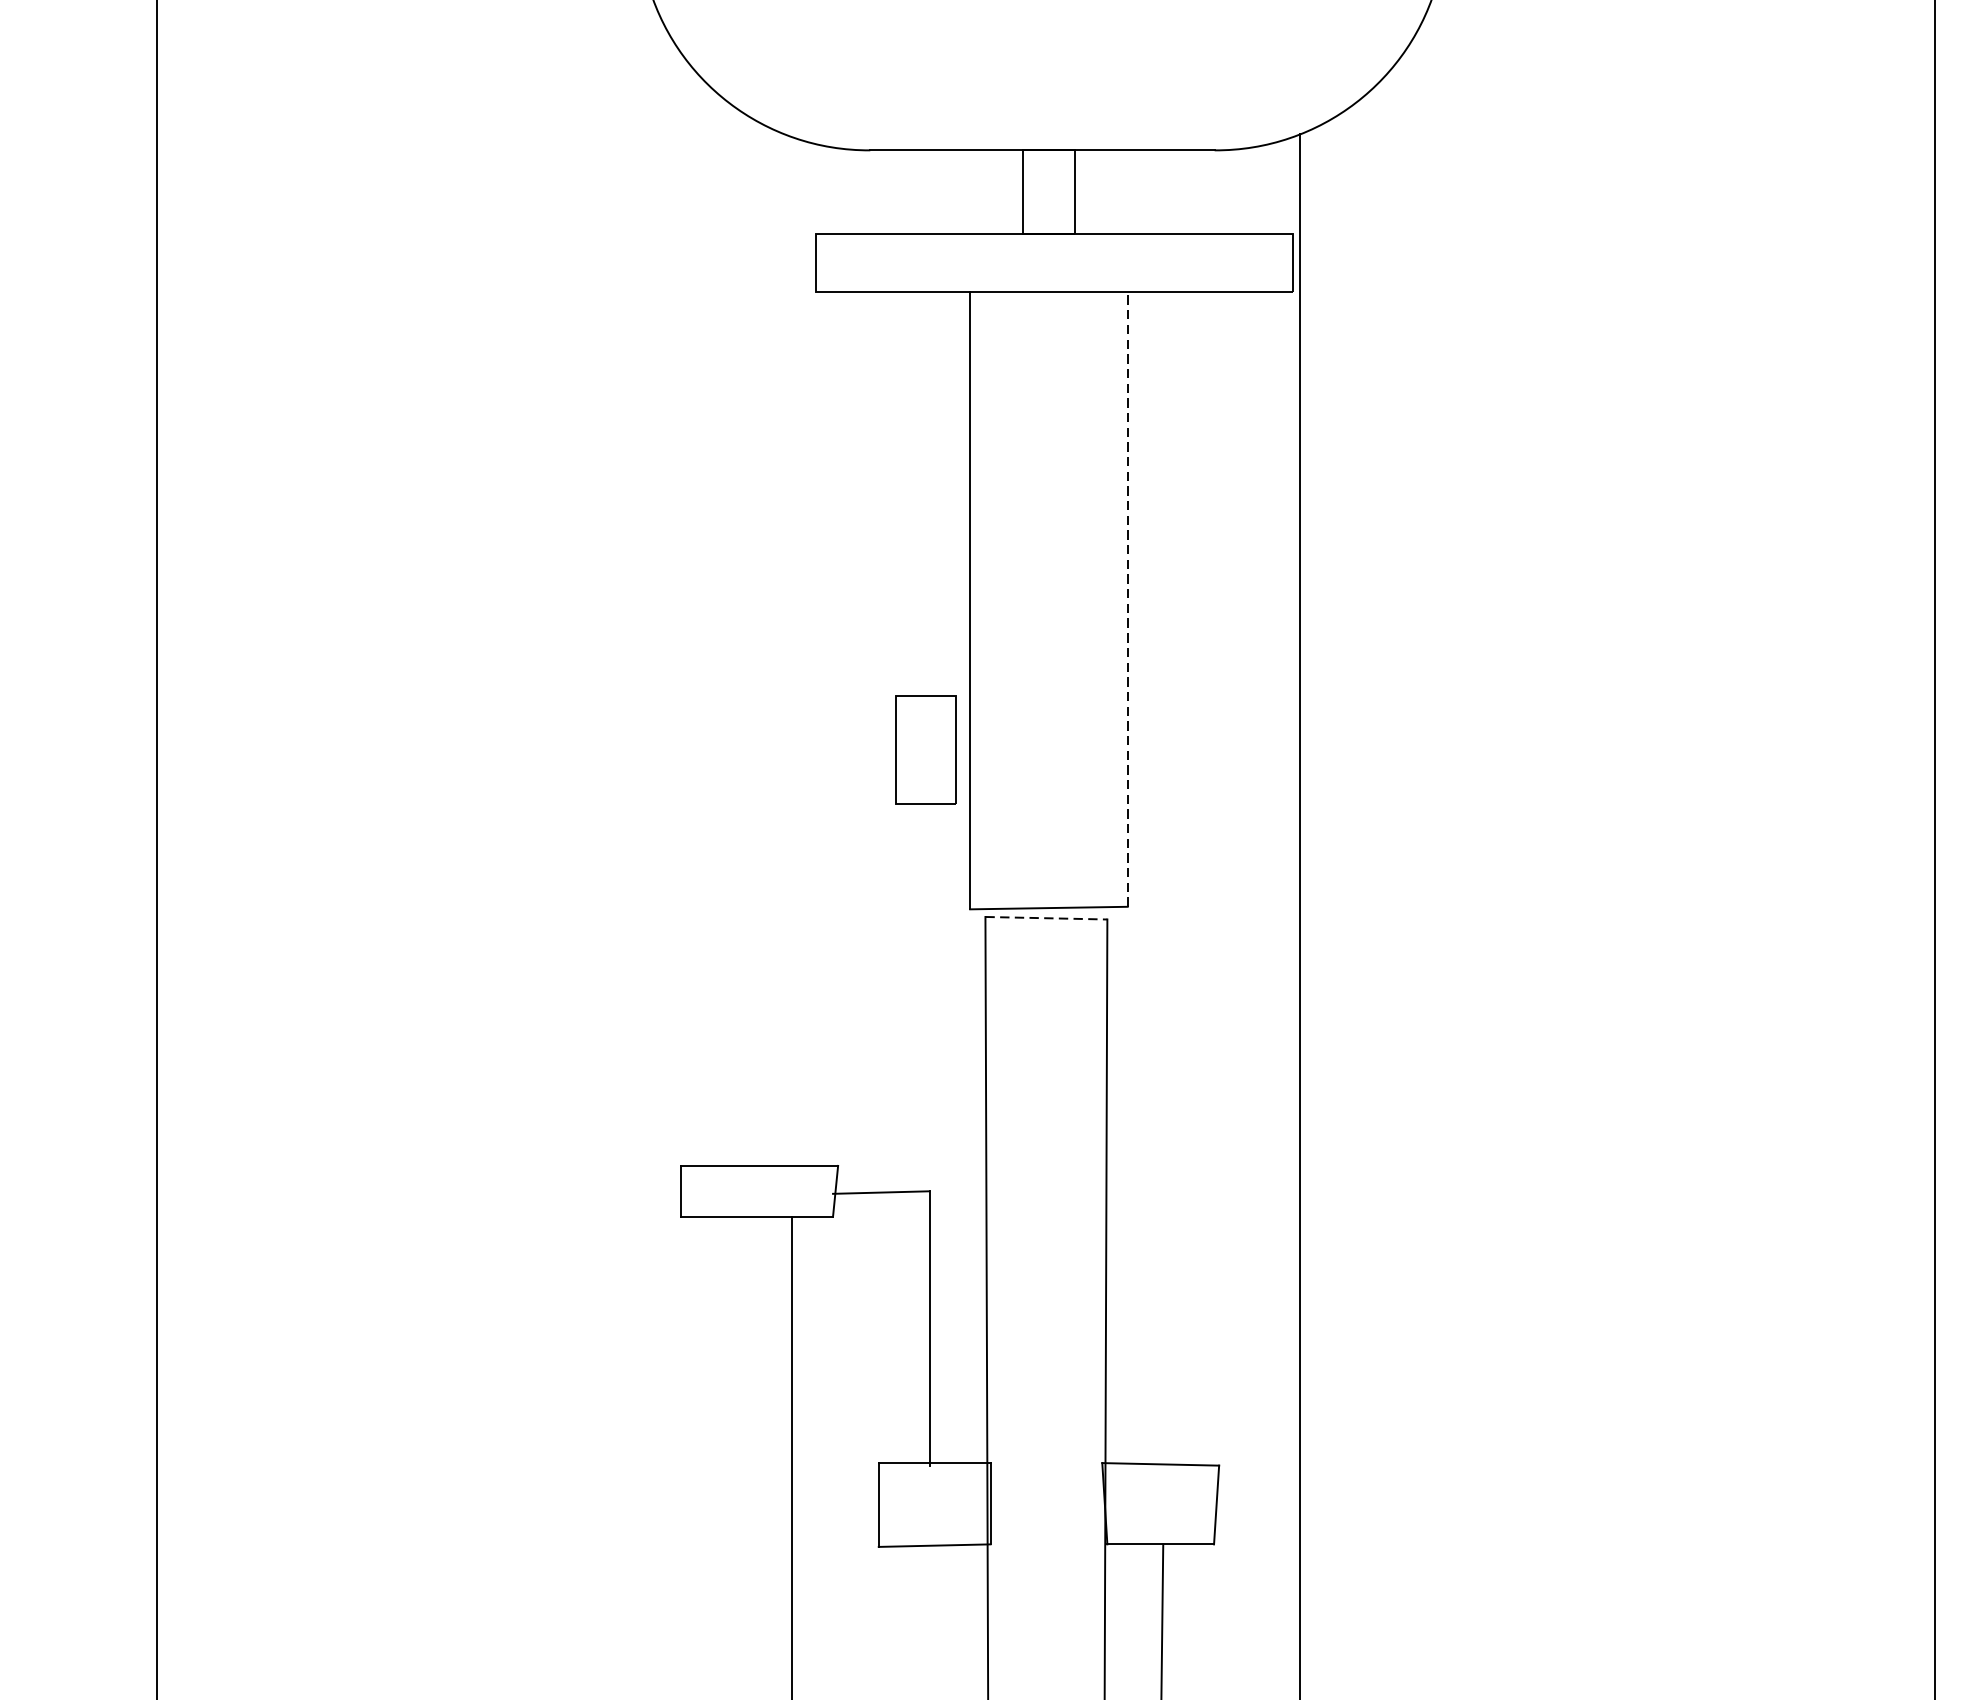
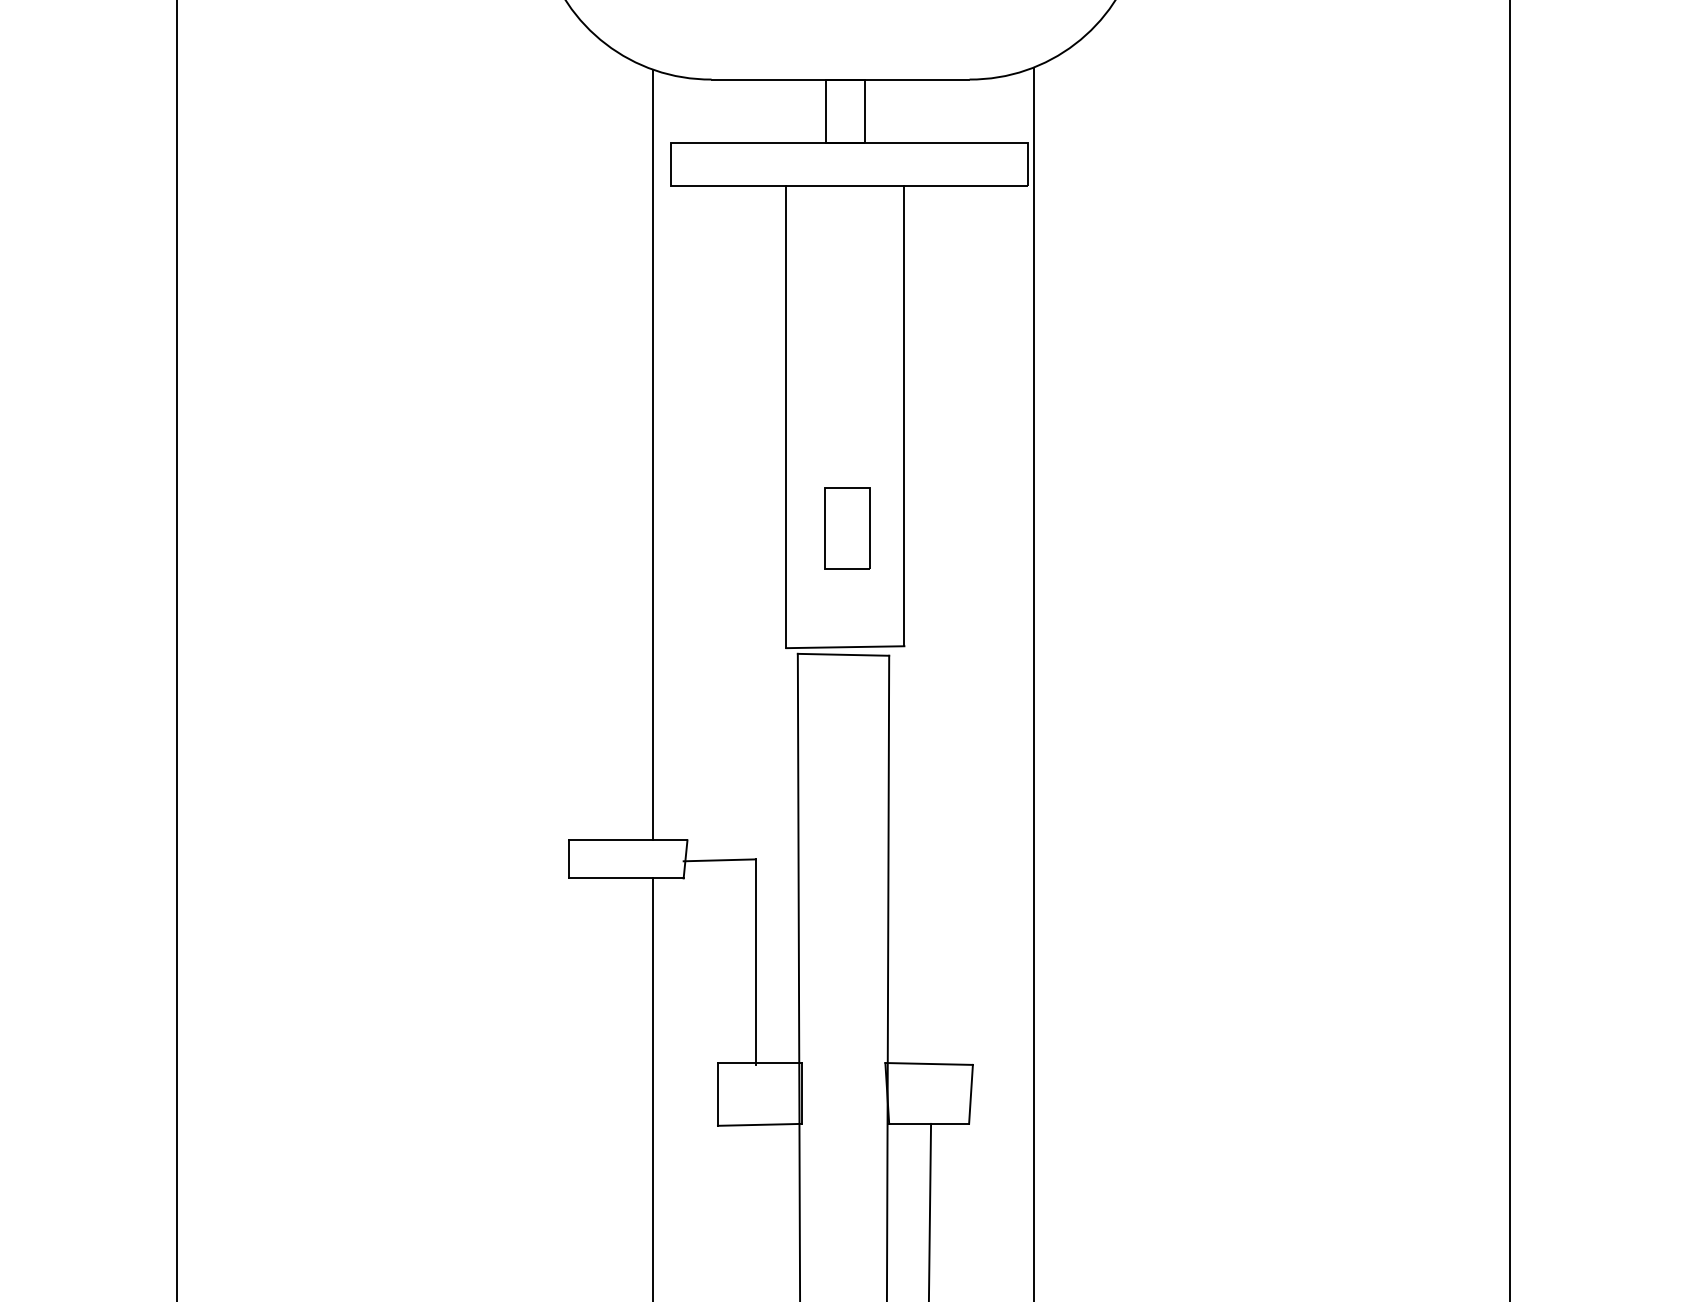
line: (1127, 598) -> (904, 415), dashed -> solid
line: (792, 650) -> (653, 454), added
part: (926, 749) -> (847, 528), moved
line: (1046, 917) -> (843, 654), dashed -> solid

